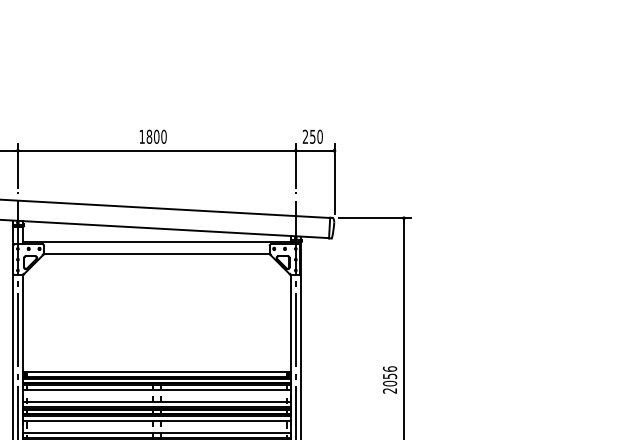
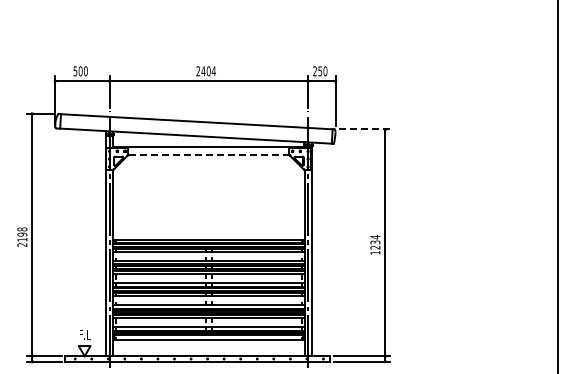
text: (152, 137) -> (205, 71), 1800 -> 2404
line: (374, 218) -> (364, 129), solid -> dashed
line: (156, 253) -> (208, 154), solid -> dashed
text: (390, 379) -> (375, 244), 2056 -> 1234

